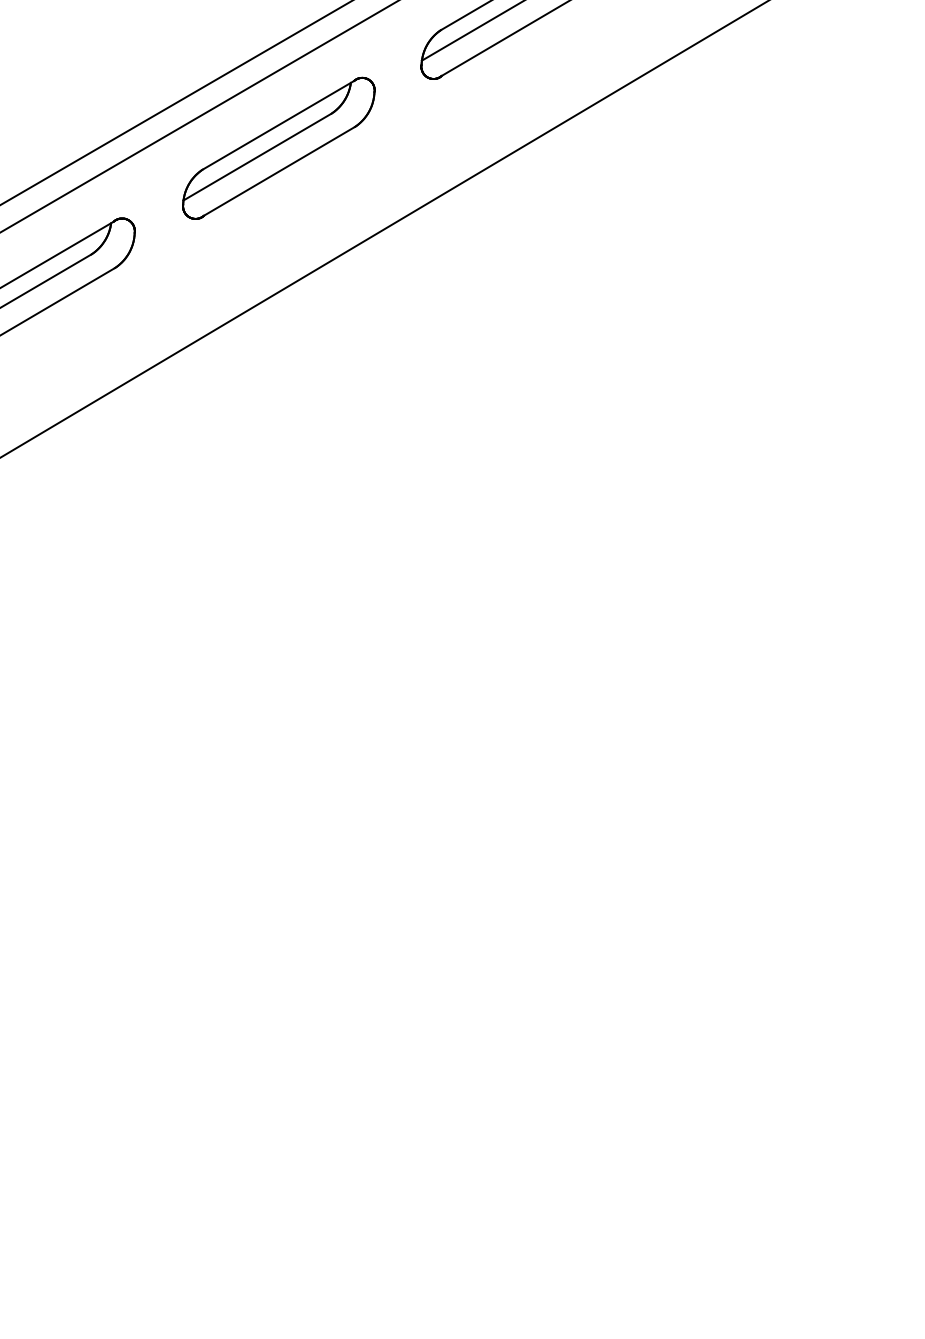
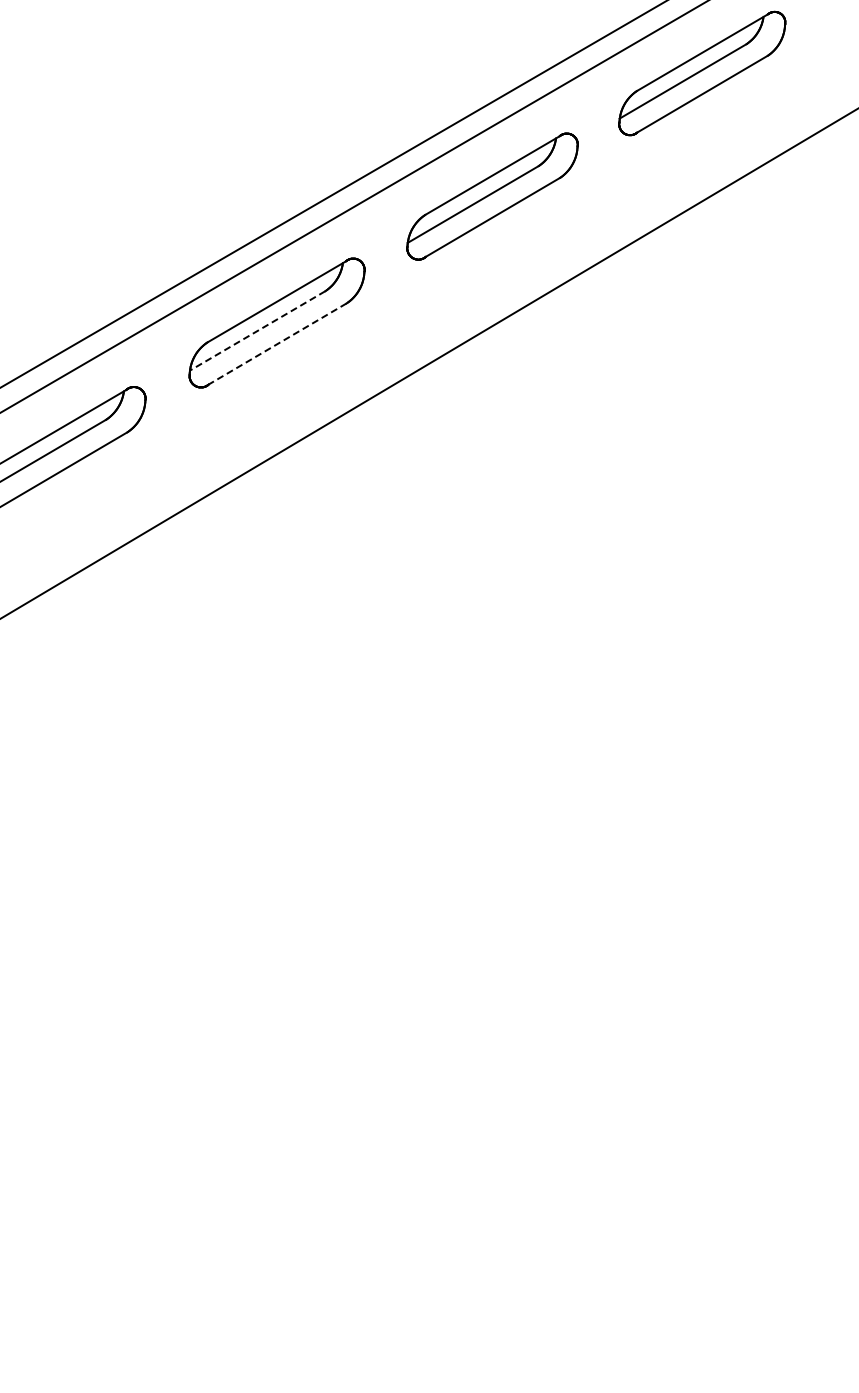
line: (257, 156) -> (257, 330), solid -> dashed
line: (279, 170) -> (277, 343), solid -> dashed

